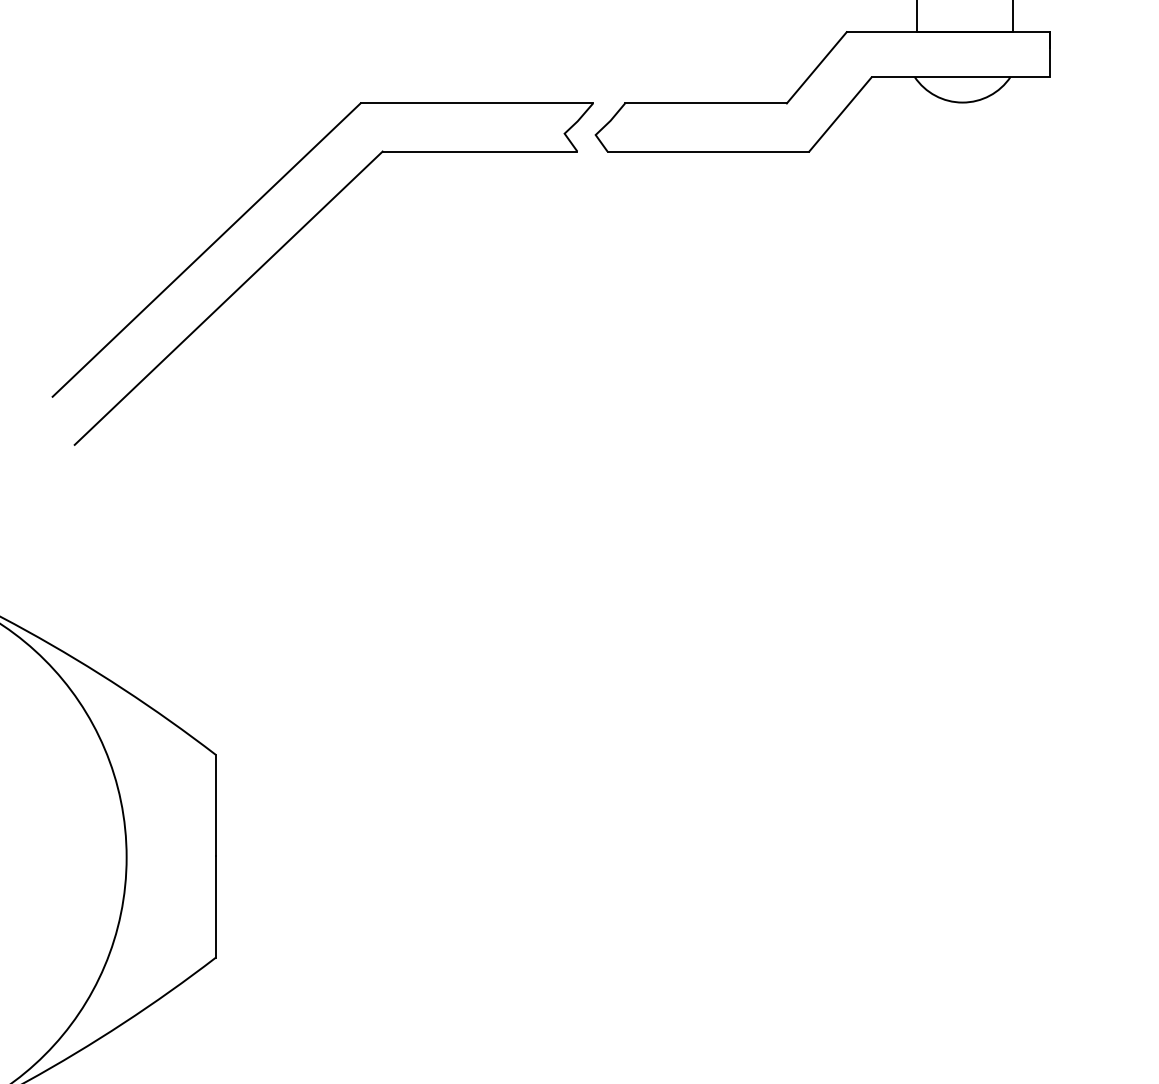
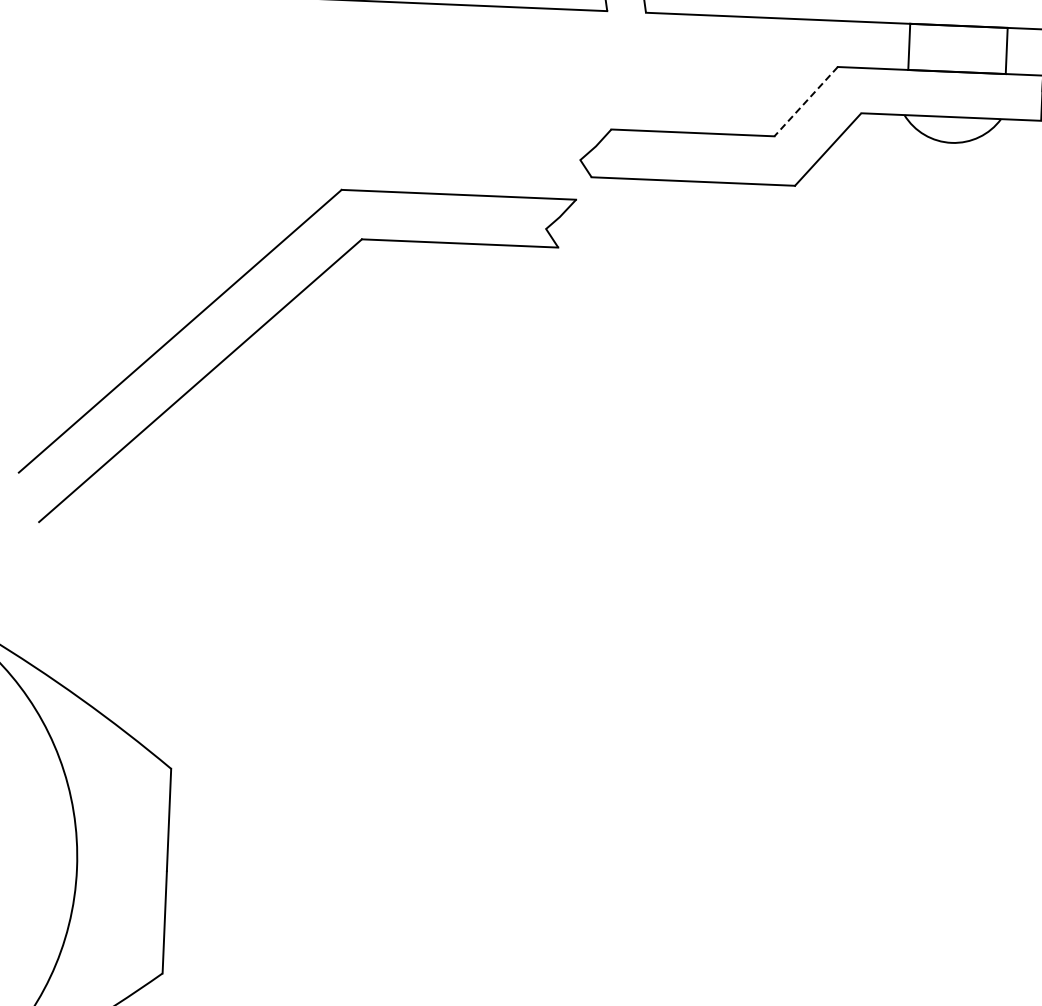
line: (816, 67) -> (805, 101), solid -> dashed
part: (290, 240) -> (265, 325), moved

